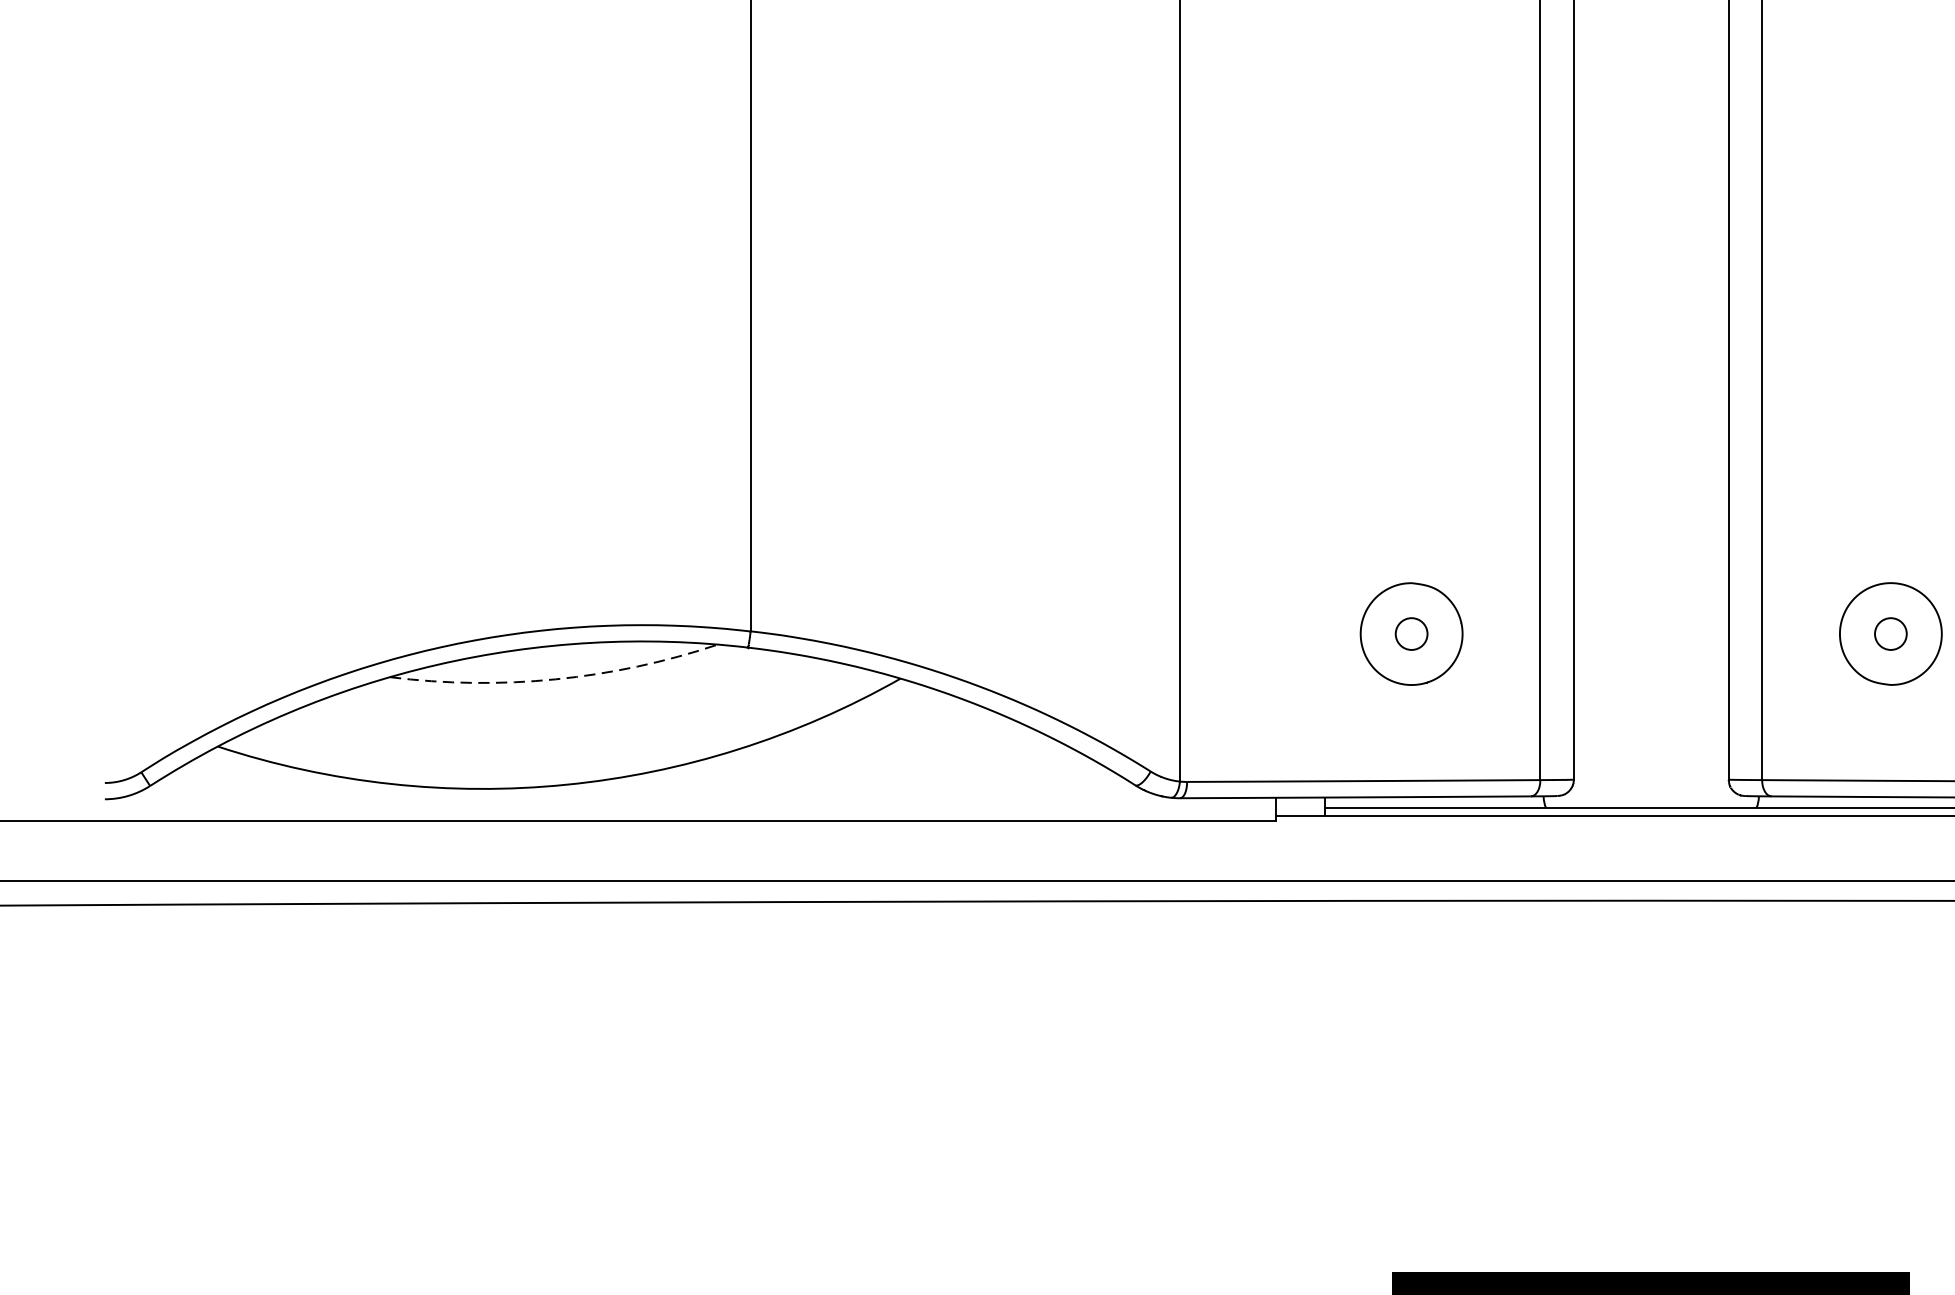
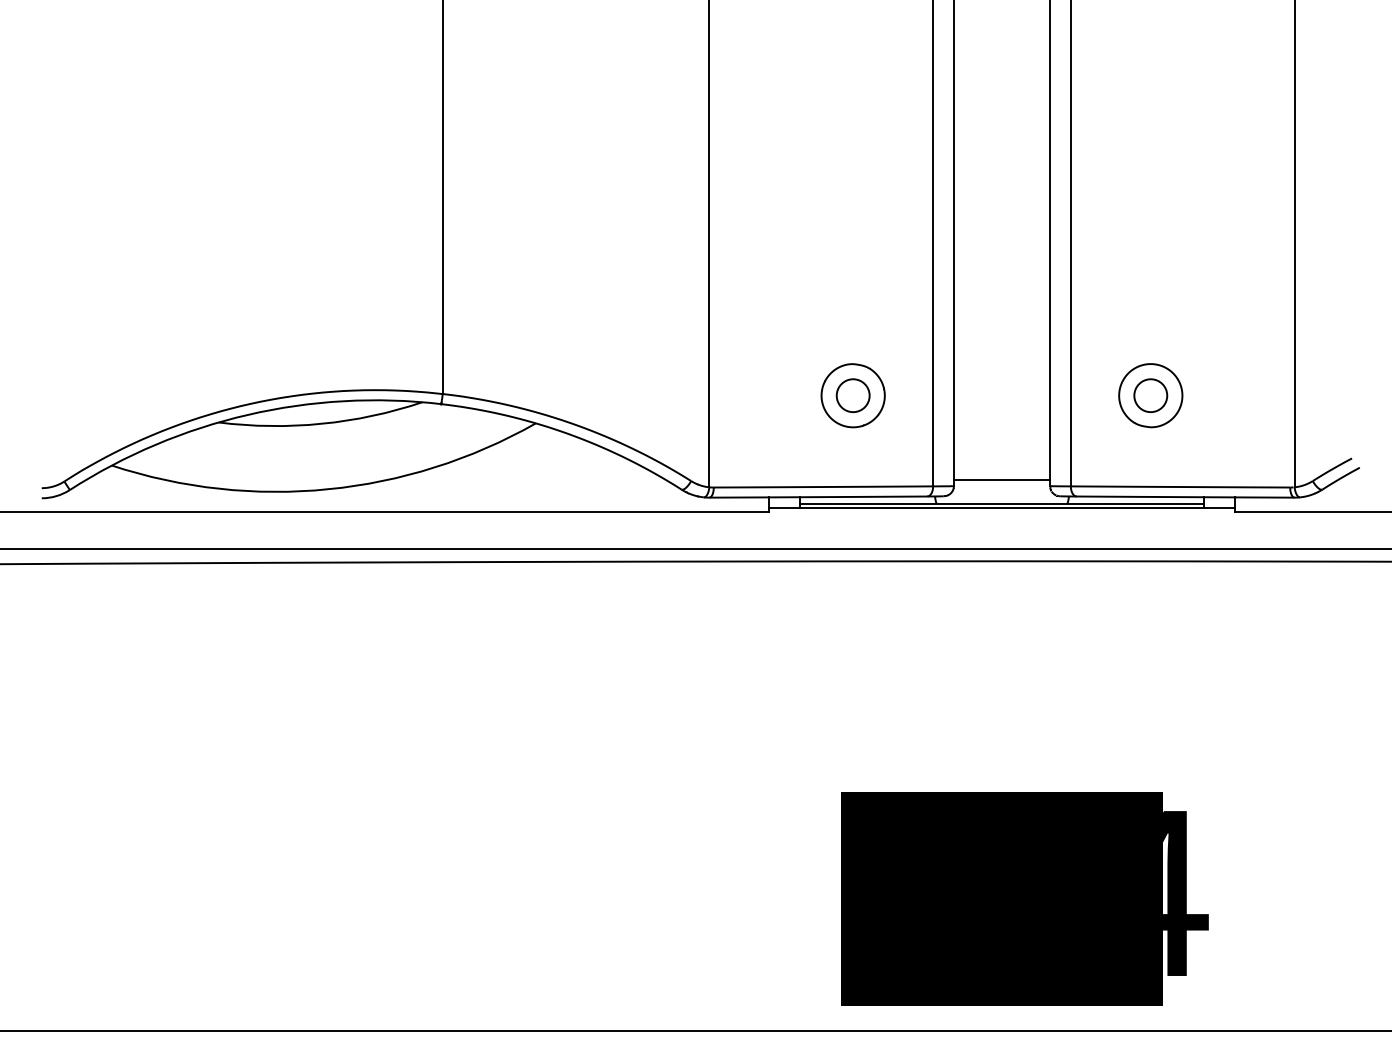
circle: (1410, 633) -> (852, 395), size x1.67
circle: (1890, 633) -> (1150, 395), size x1.67
arc: (555, 678) -> (321, 423), dashed -> solid
line: (1650, 769) -> (1001, 479), added

